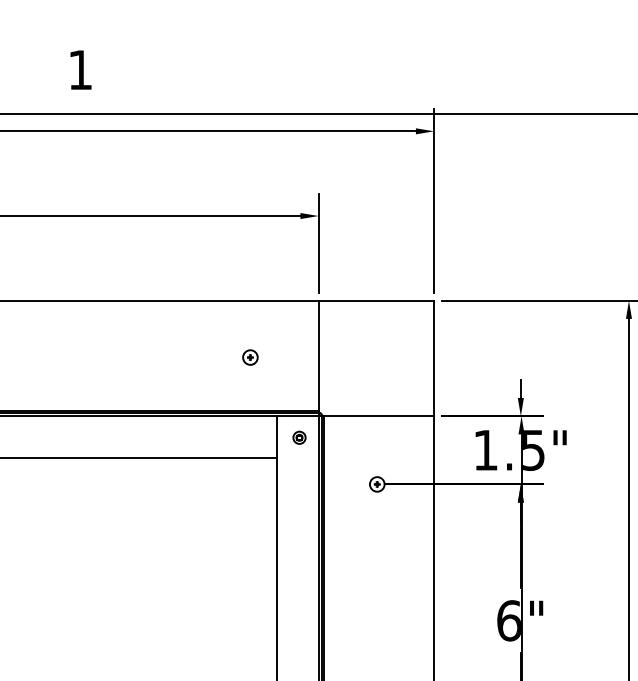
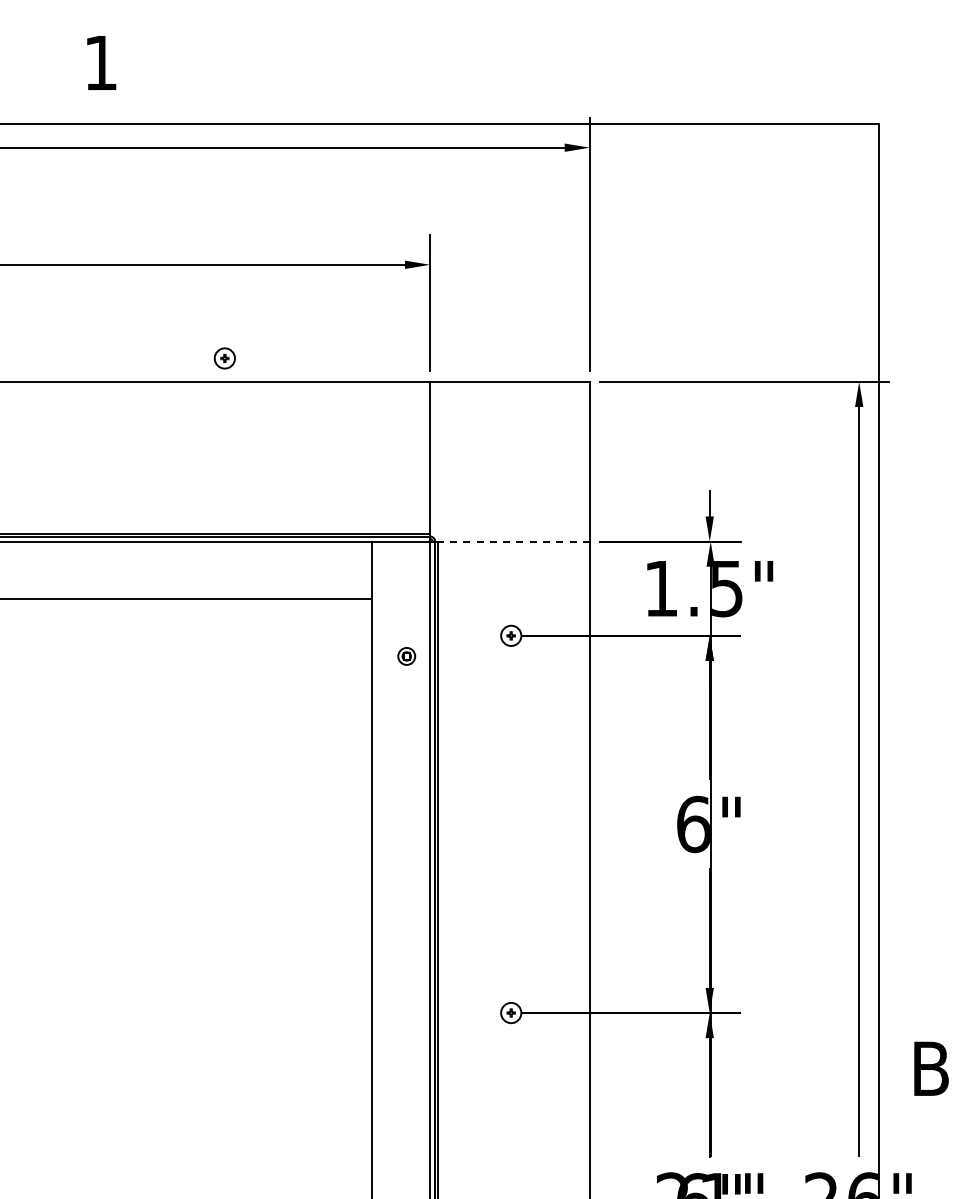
part: (250, 357) -> (224, 358), moved
line: (378, 416) -> (513, 541), solid -> dashed
part: (299, 437) -> (406, 656), moved

